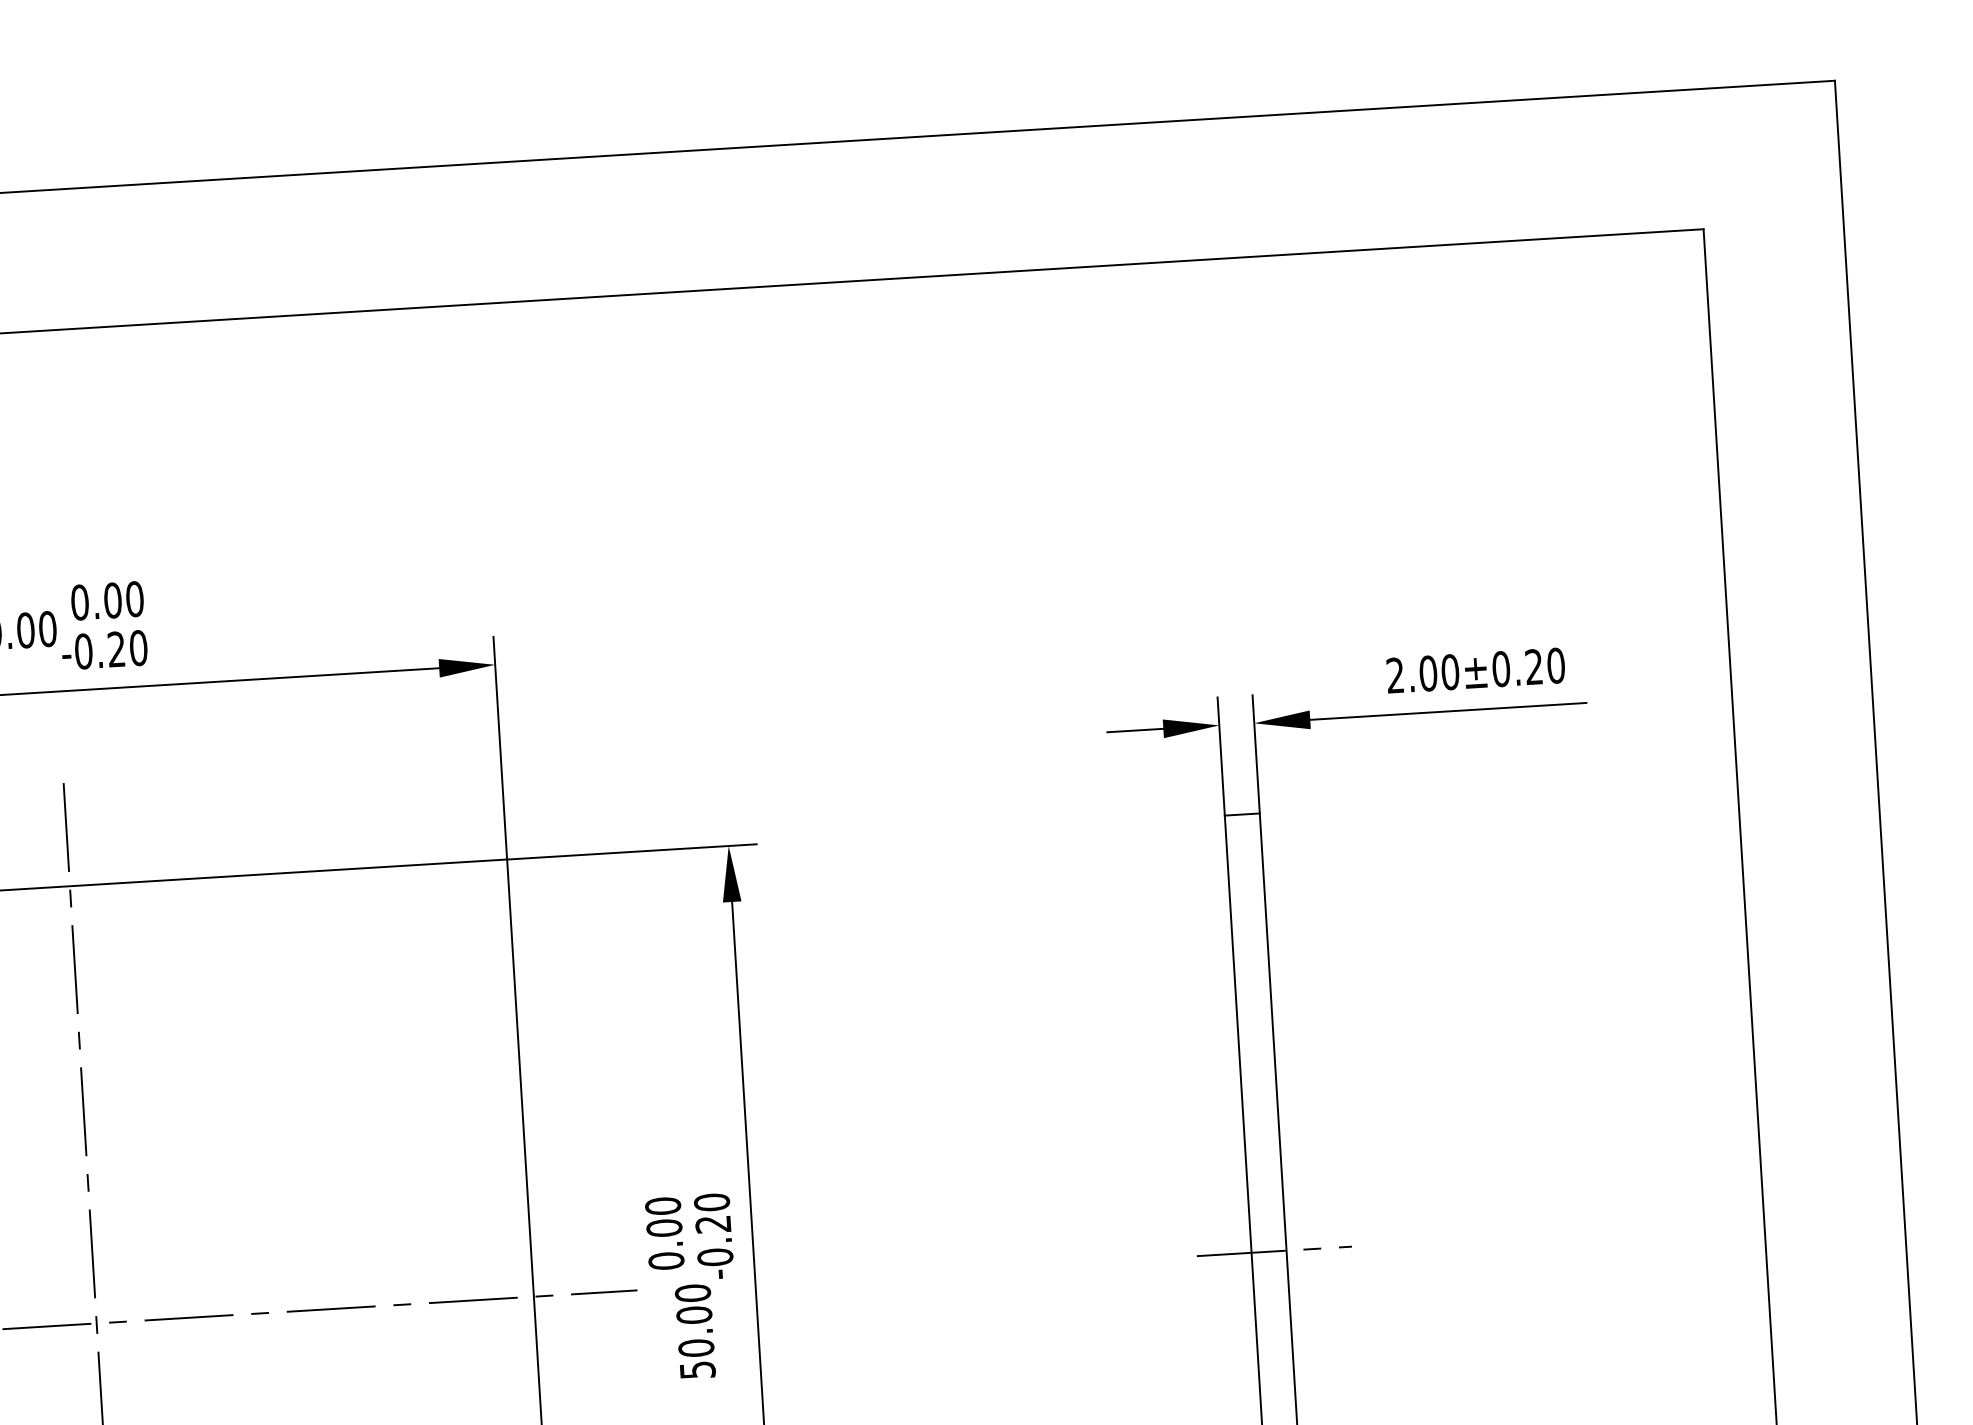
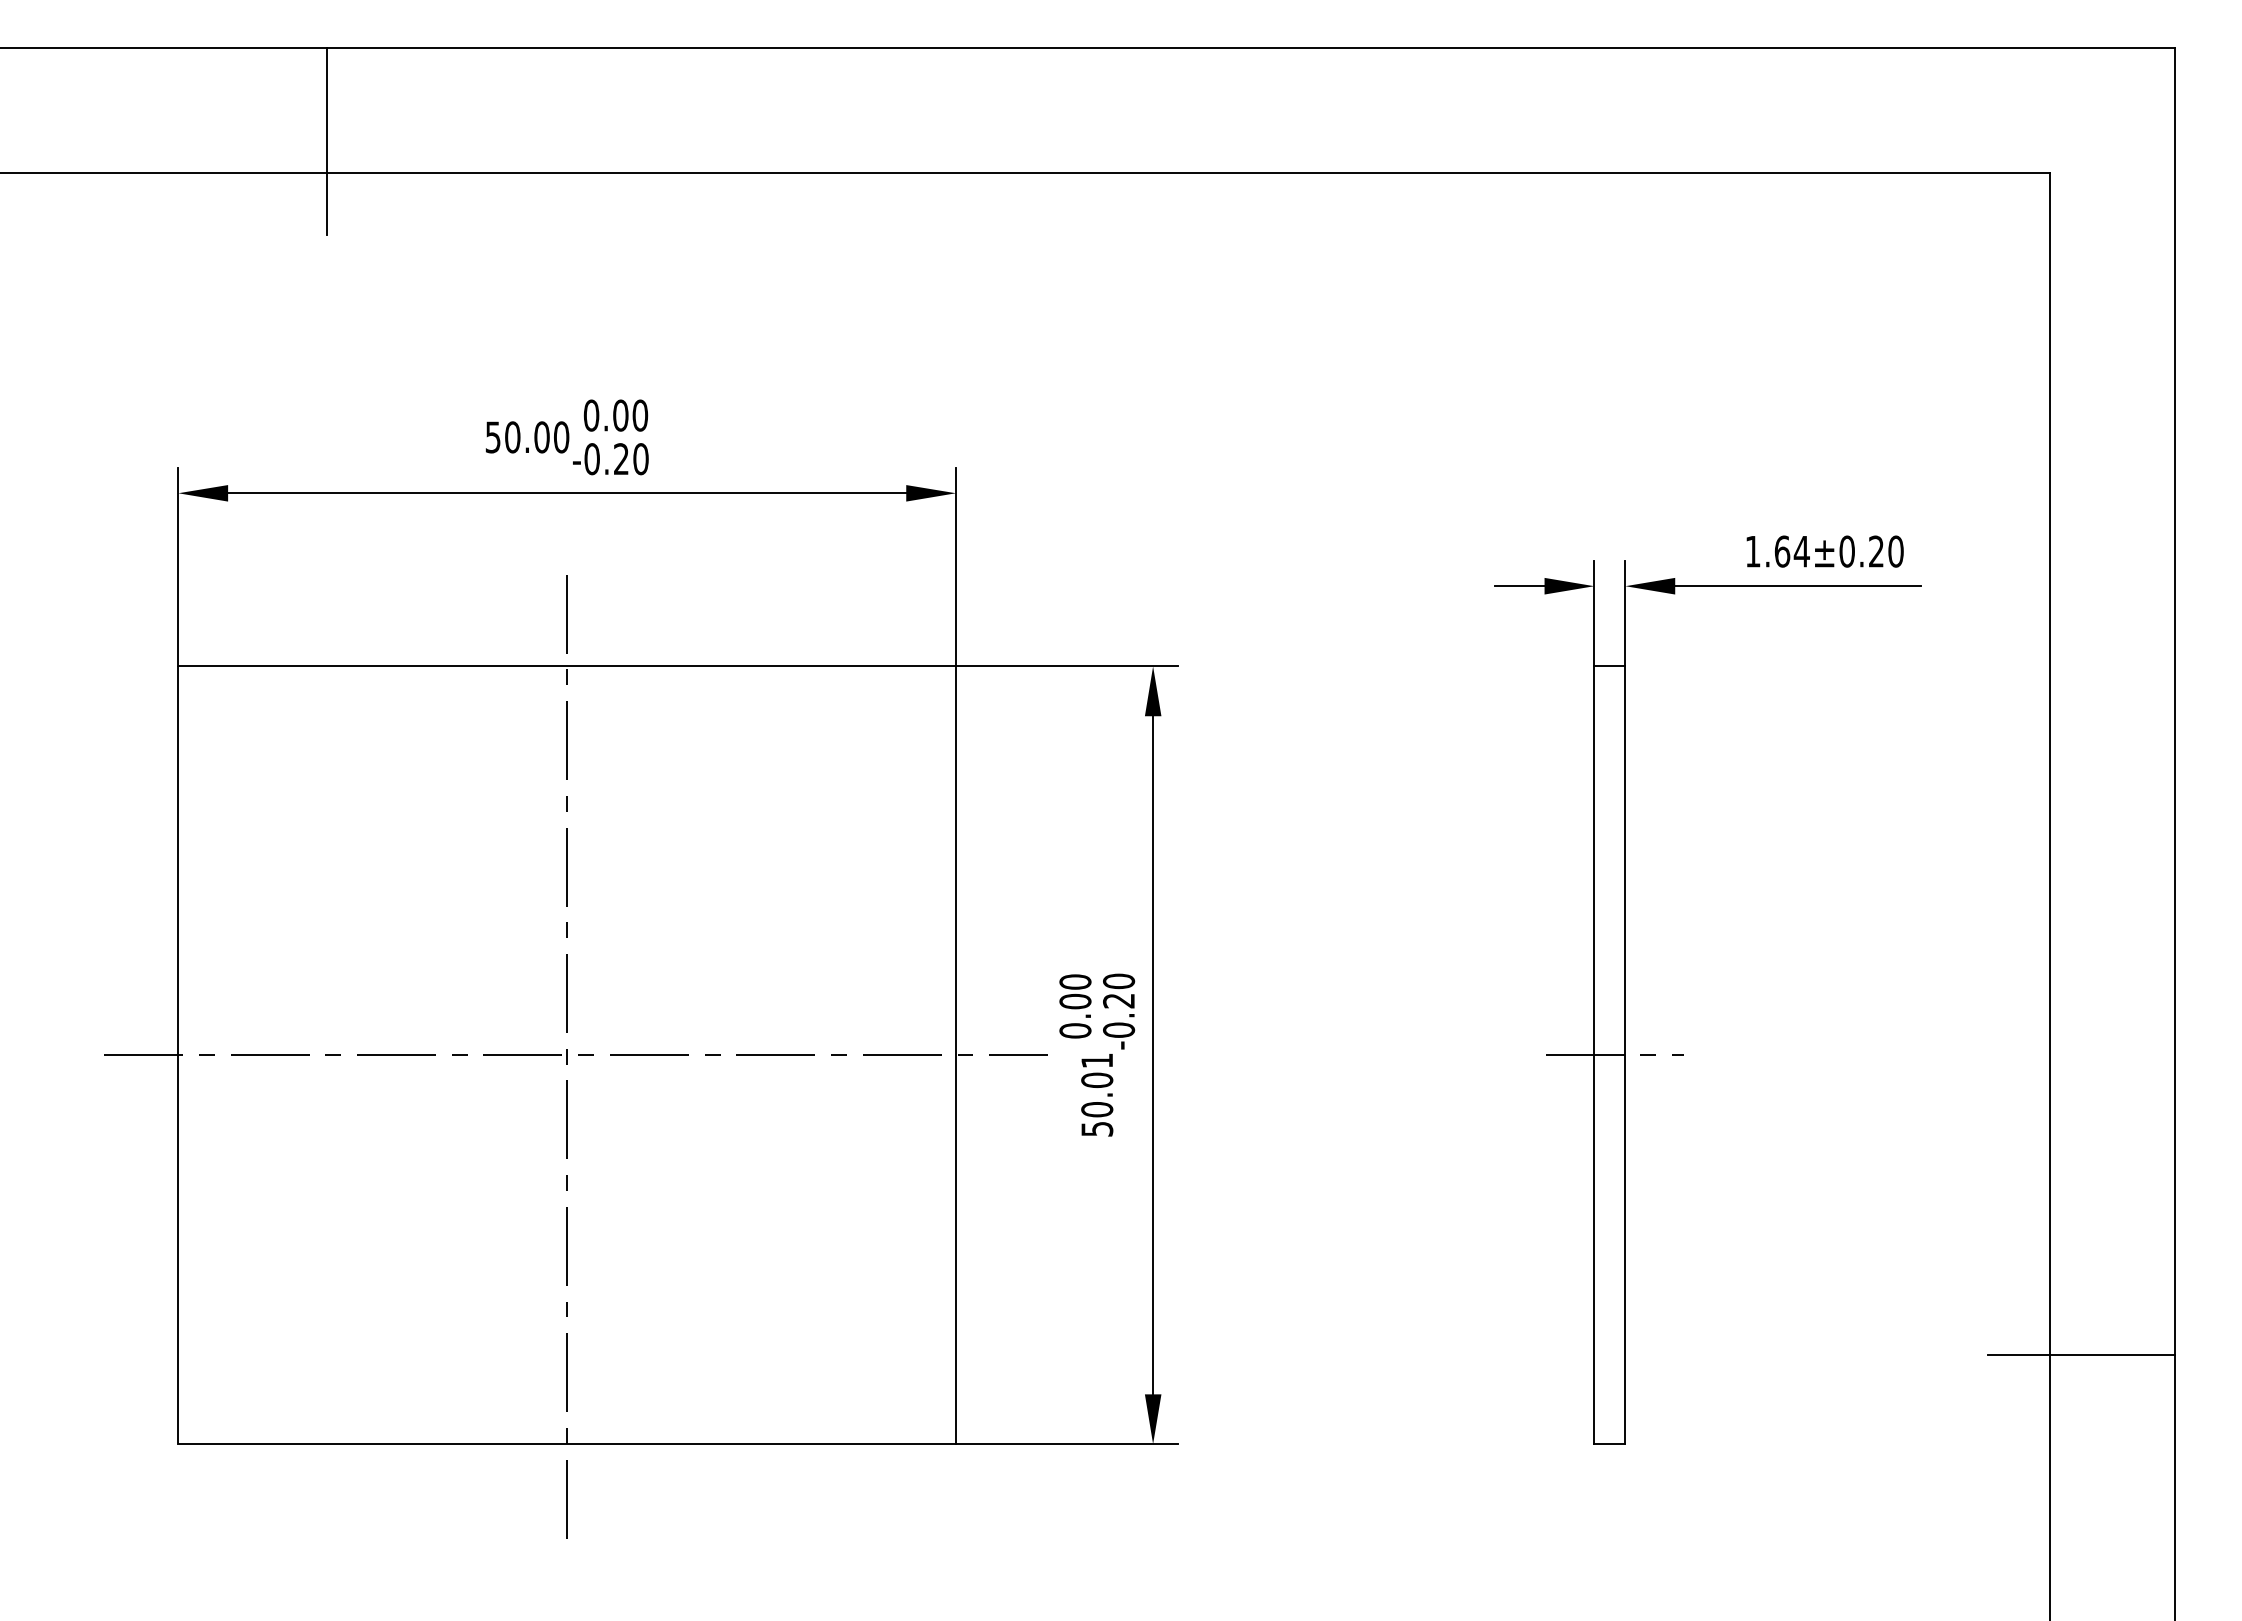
text: (1422, 673) -> (1777, 551), 2.00±0.20 -> 1.64±0.20
text: (693, 1292) -> (1097, 1060), 50.00 -> 50.01

